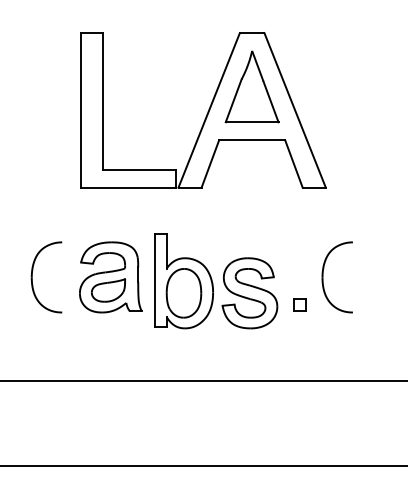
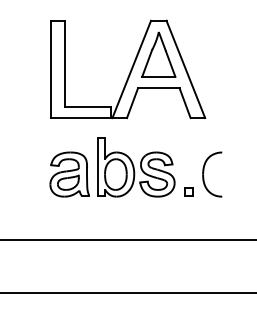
part: (34, 274) -> (21, 172), removed
part: (216, 282) -> (136, 167), moved

